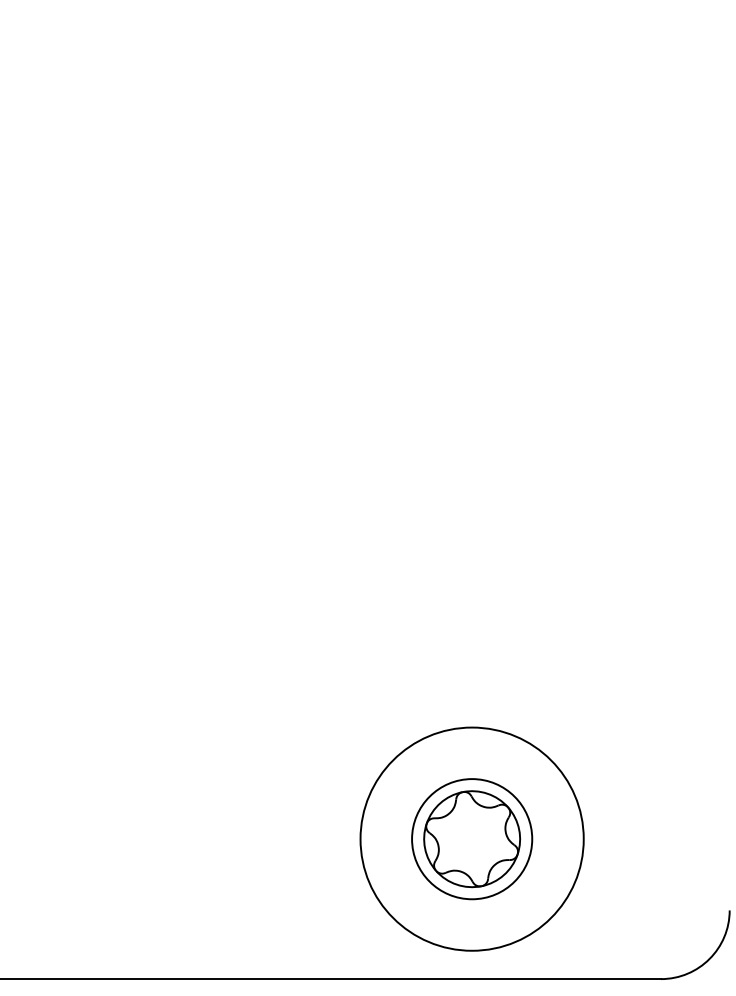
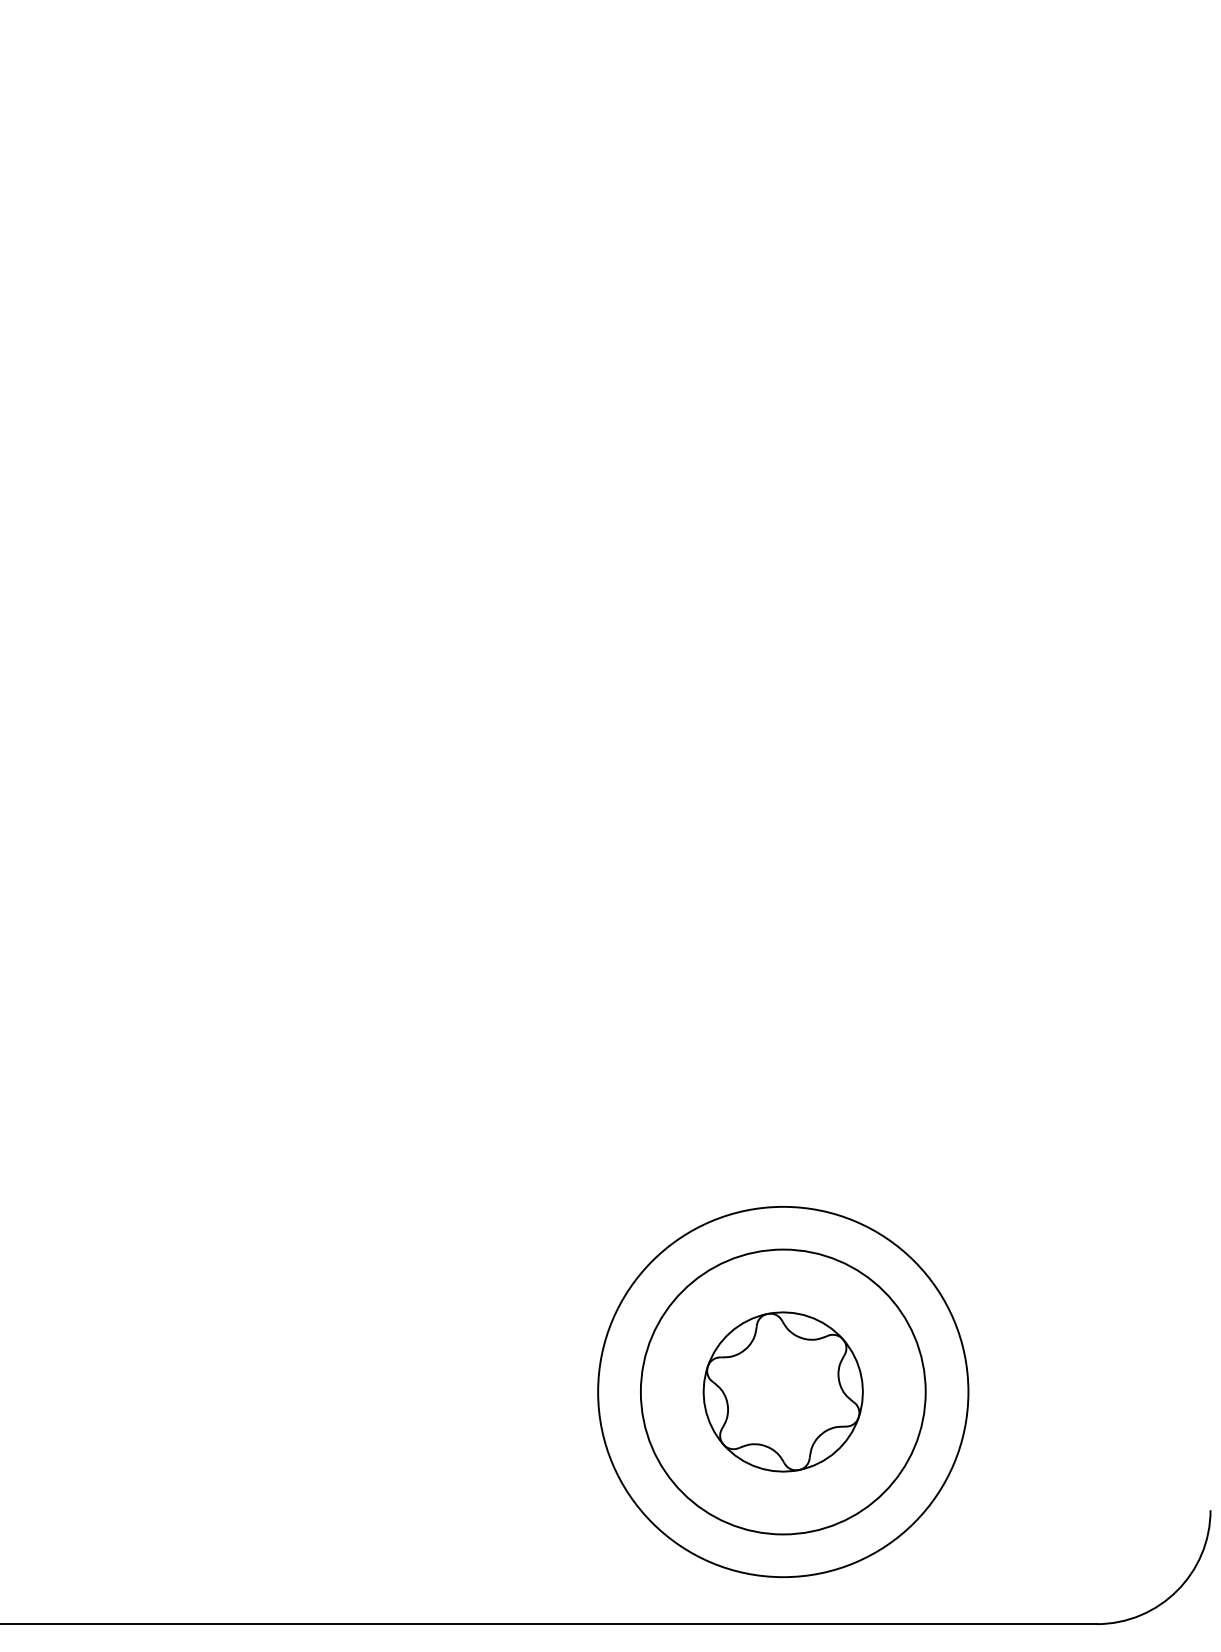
circle: (472, 839) -> (783, 1392), size x1.43

